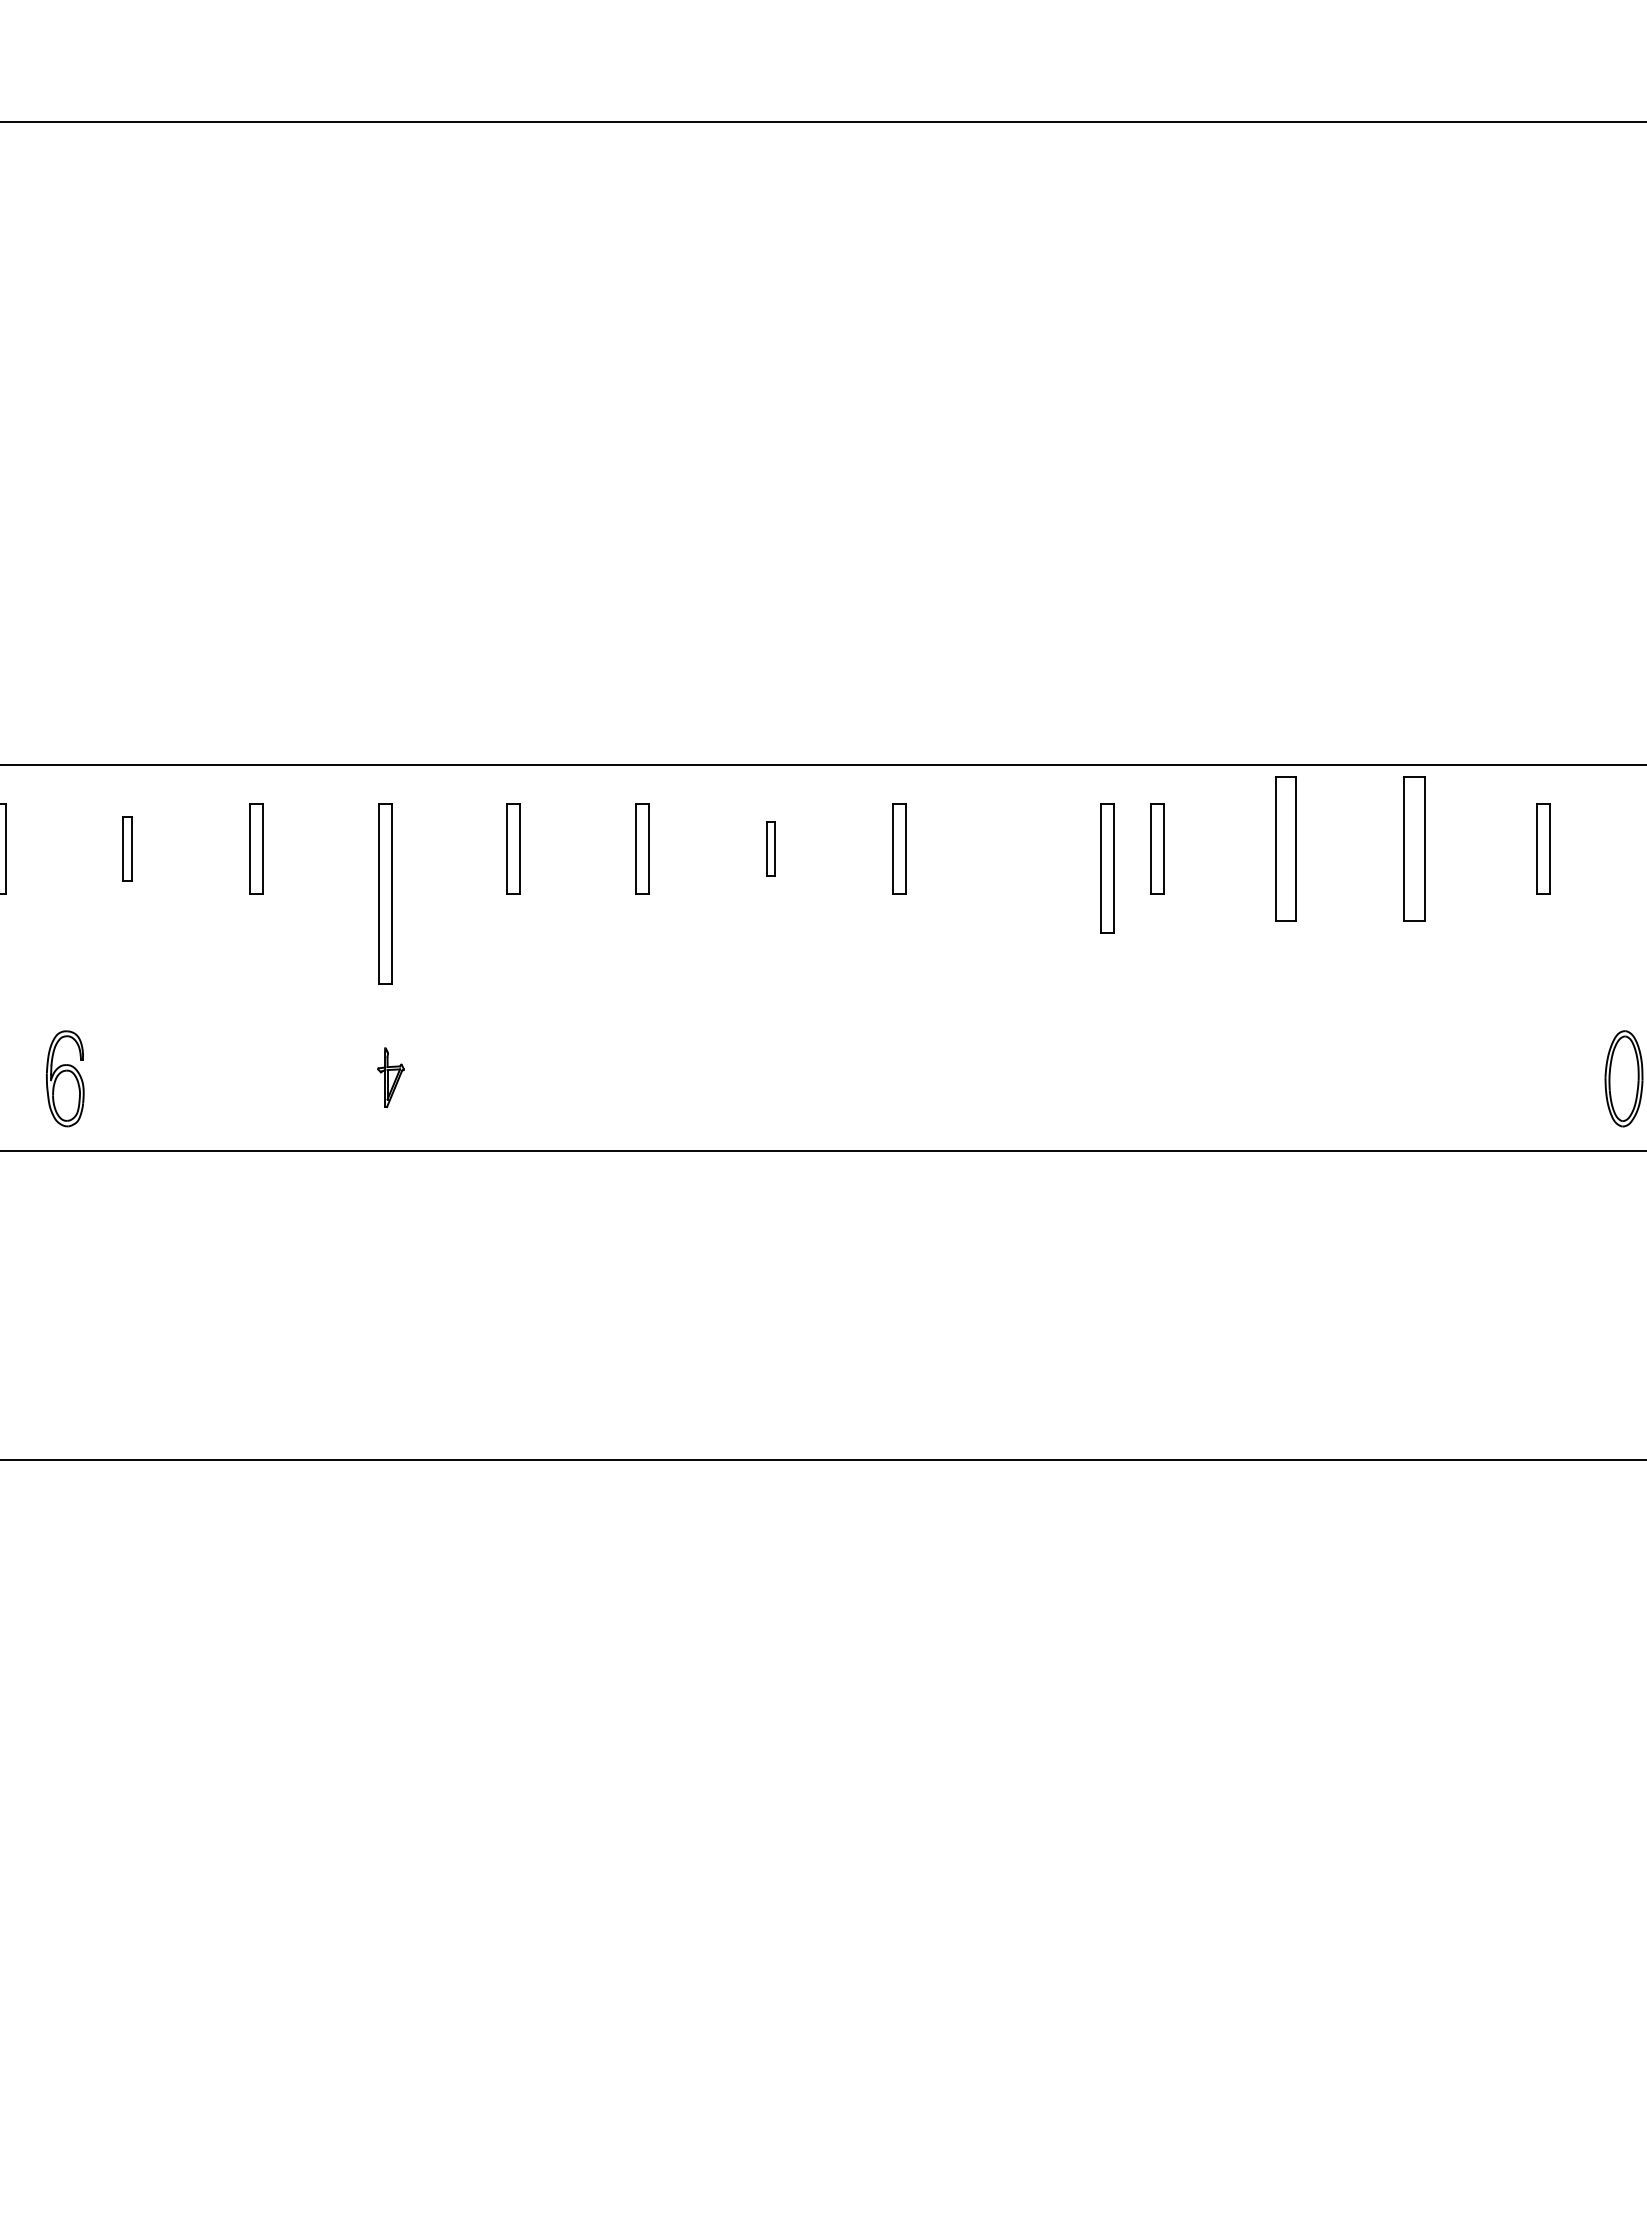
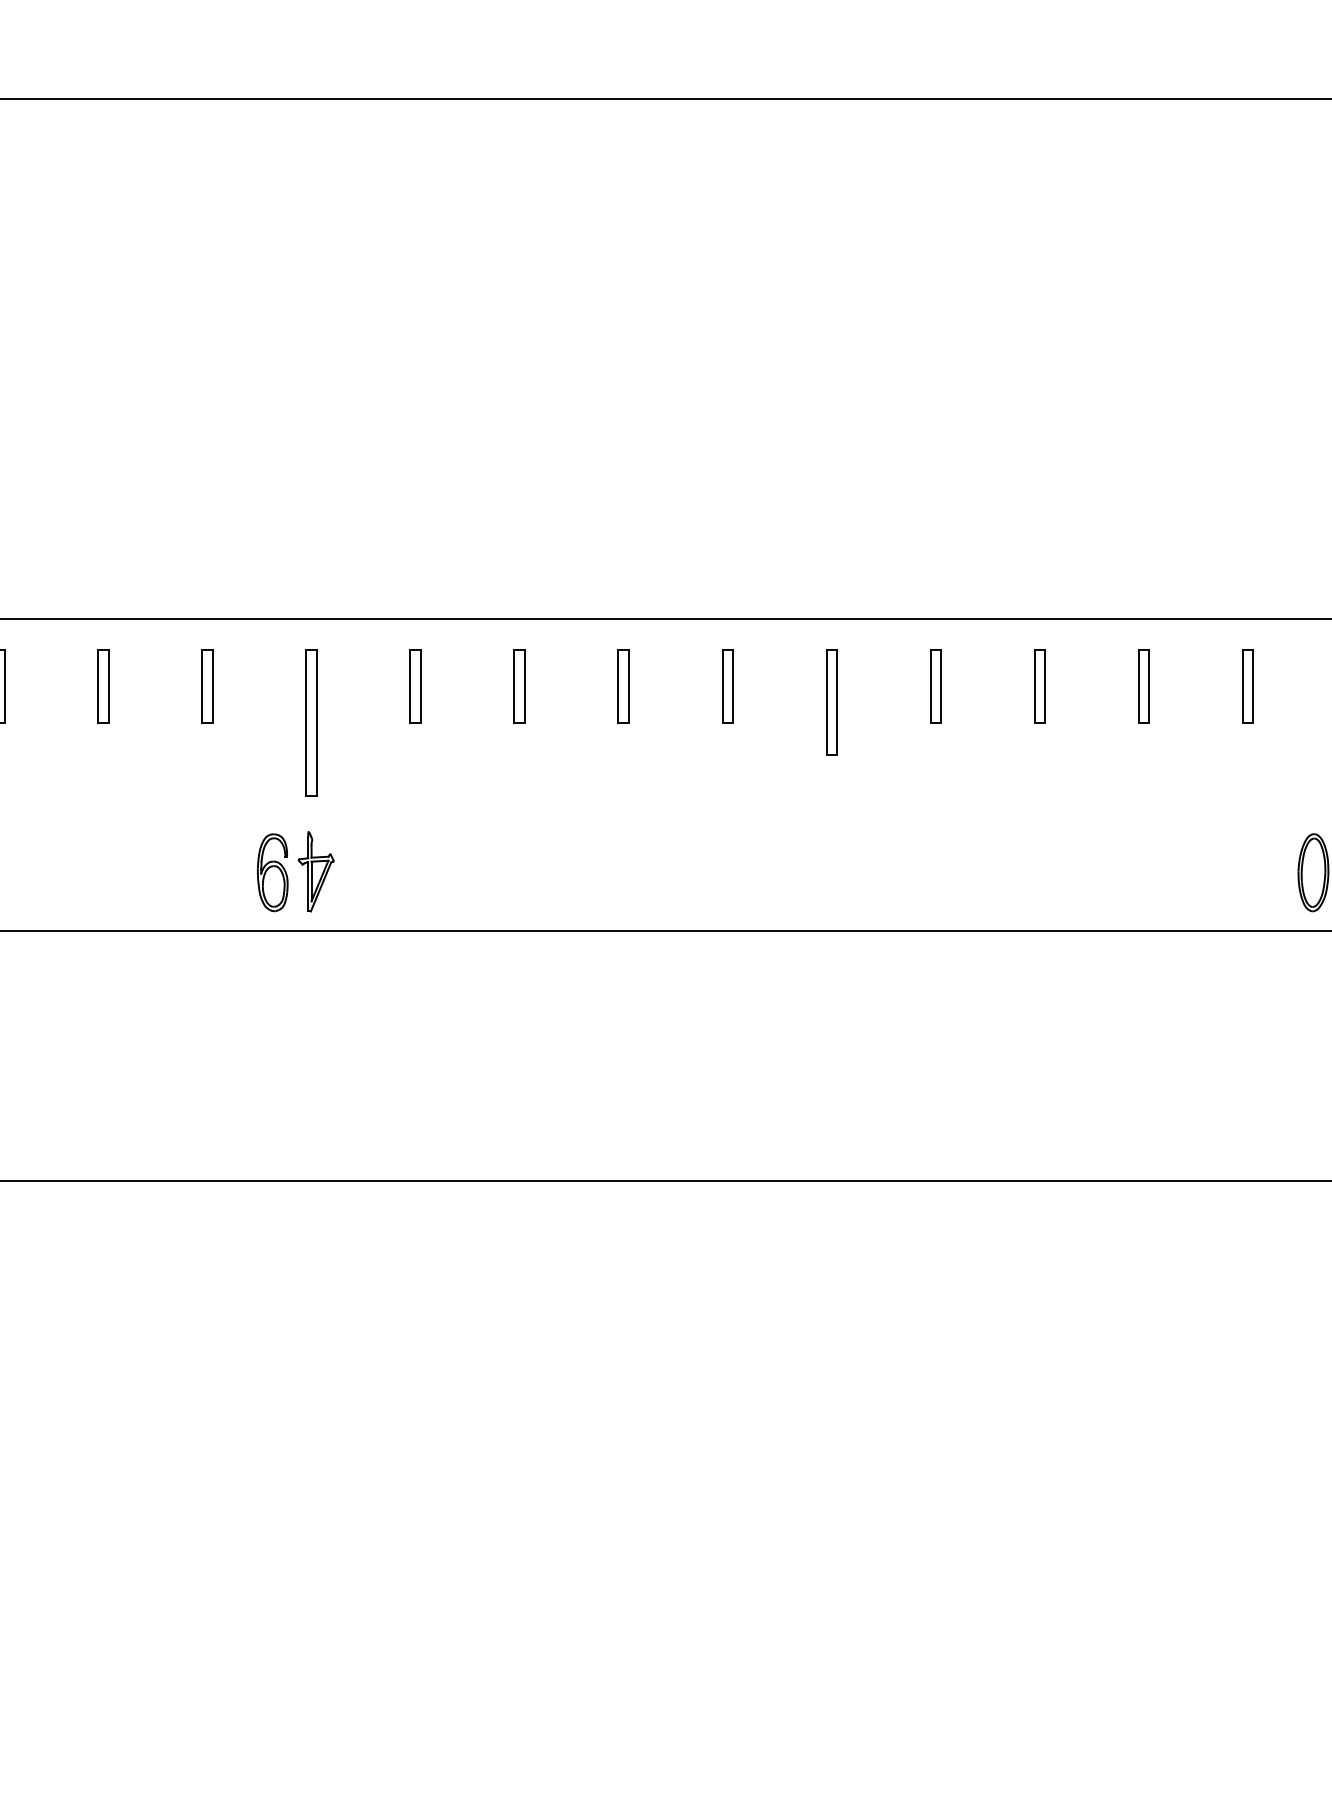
part: (127, 848) -> (103, 686), size x1.43
part: (771, 848) -> (623, 686), size x1.67
part: (1285, 848) -> (1039, 686), size x0.62
part: (1414, 848) -> (1144, 686), size x0.62
part: (1107, 868) -> (831, 702), moved
part: (390, 1077) -> (315, 871), size x1.67
part: (65, 1078) -> (272, 872), moved

